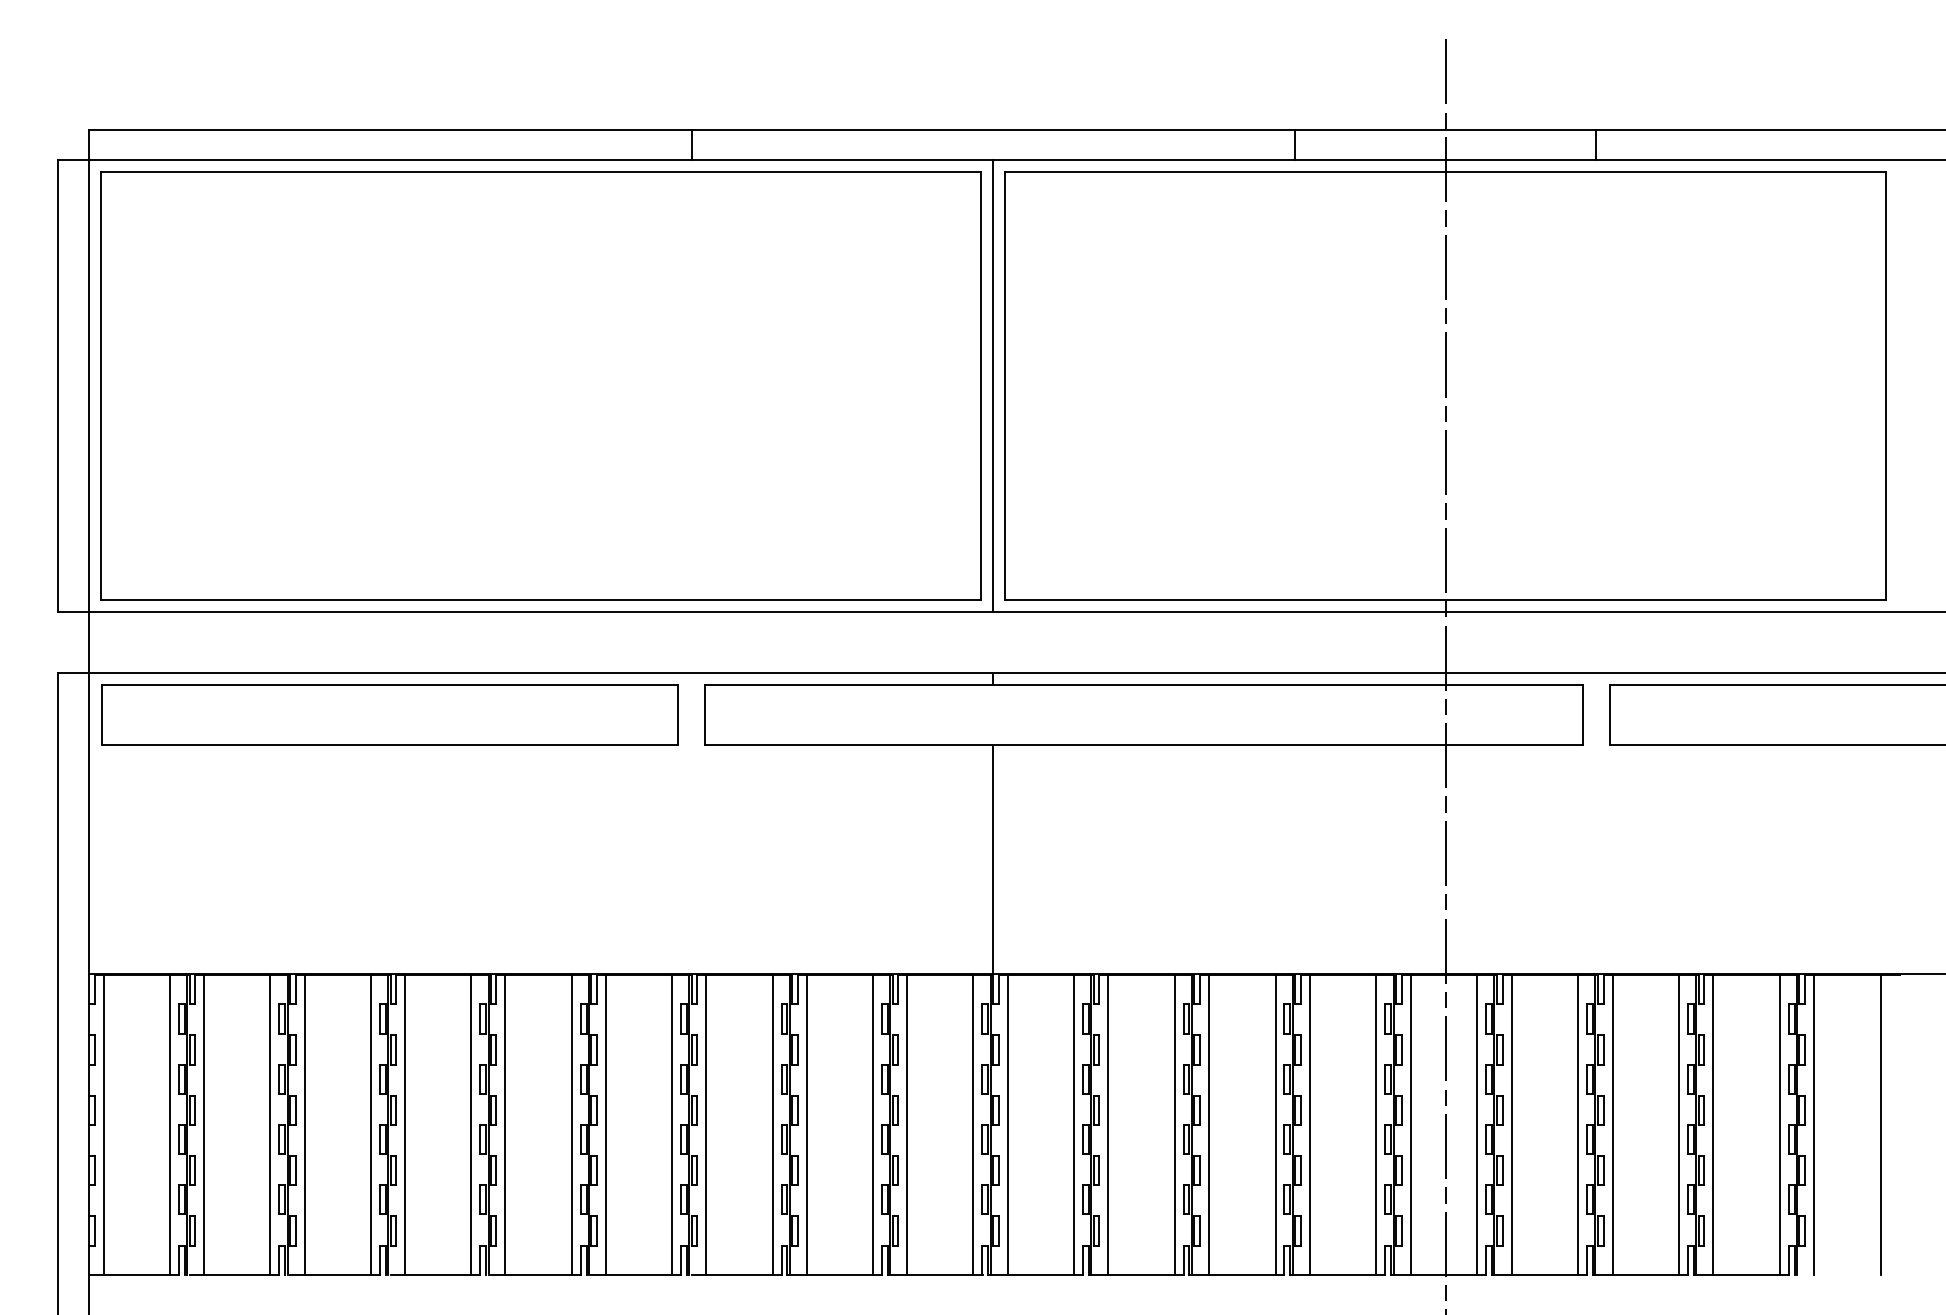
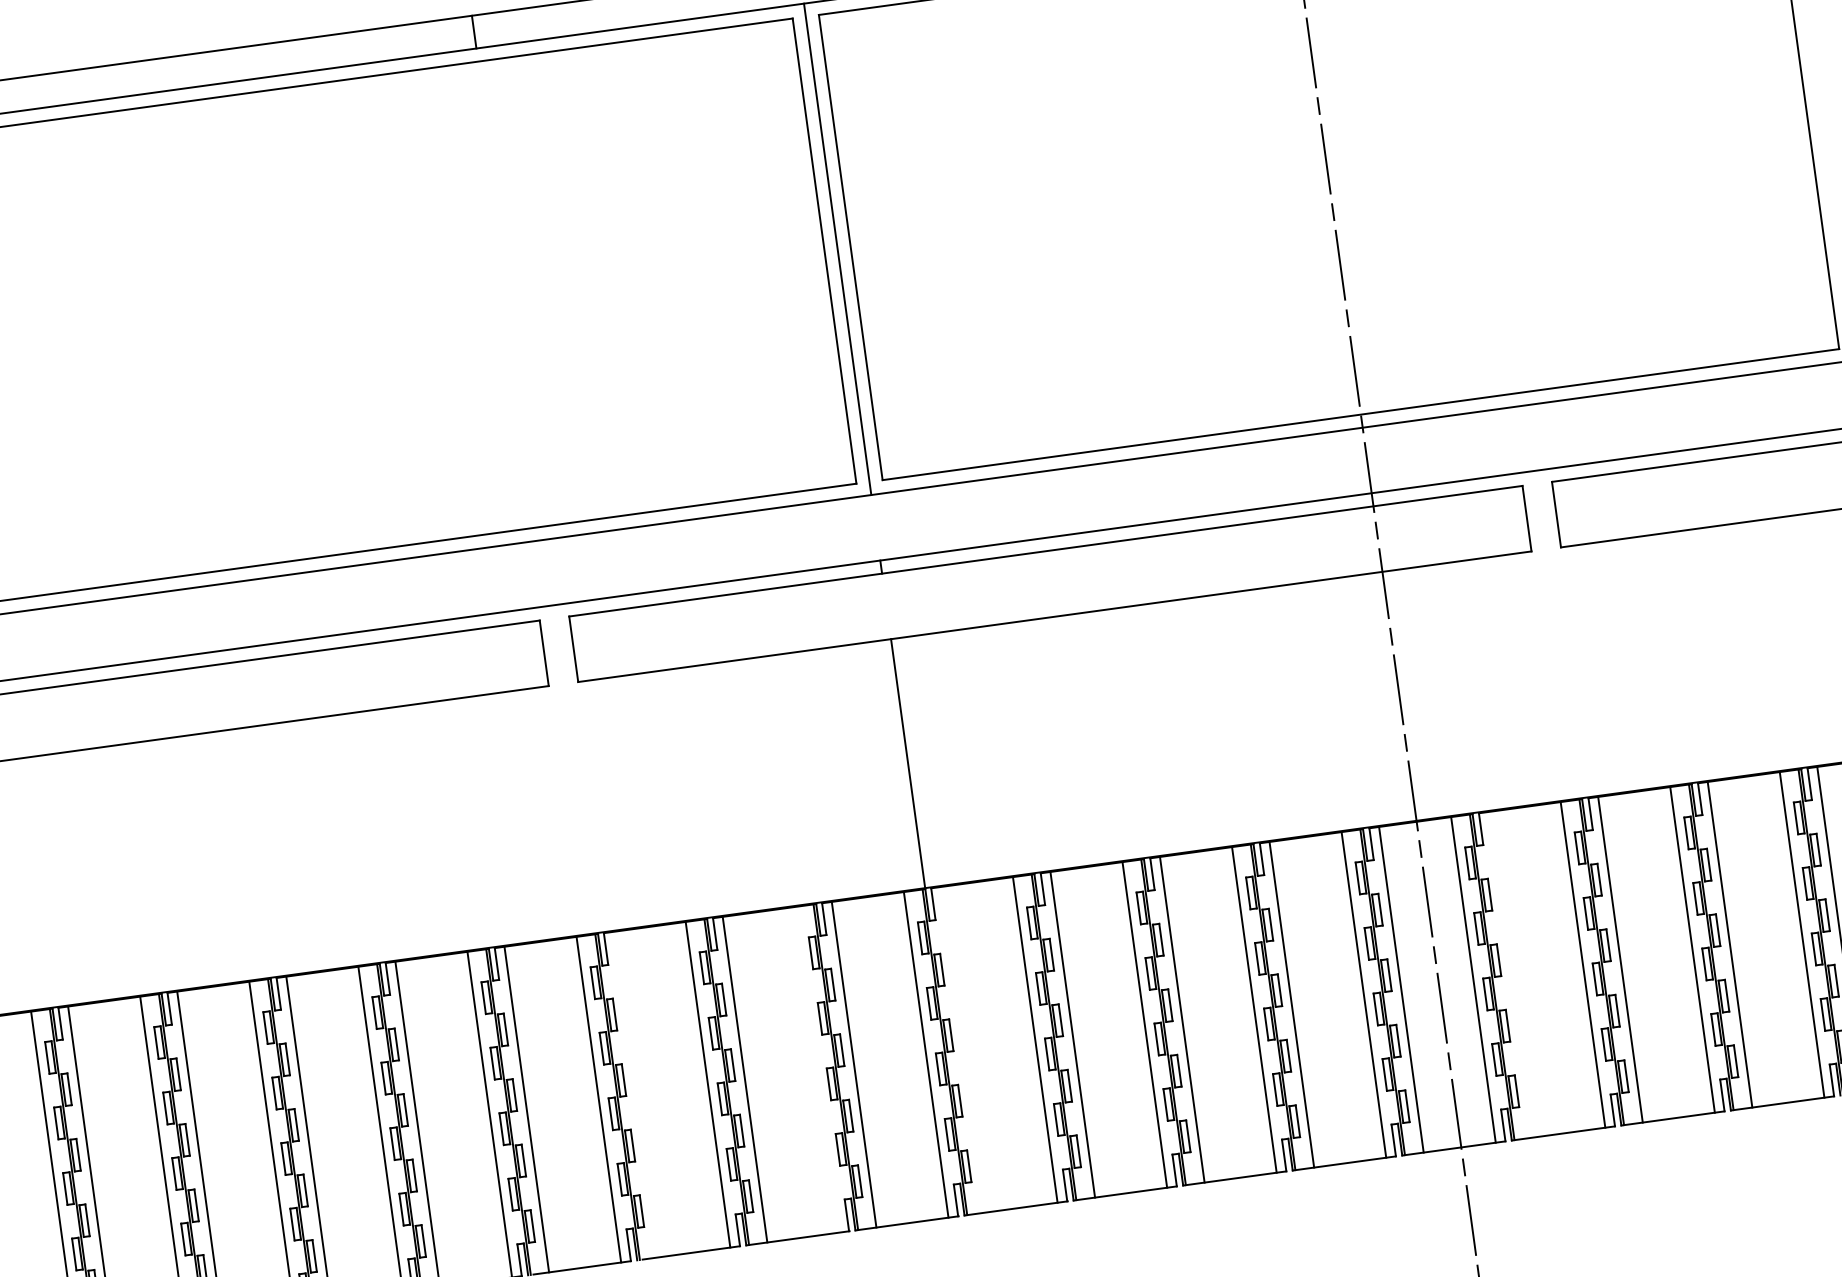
line: (706, 1124) -> (636, 1094), removed
line: (873, 1124) -> (817, 1069), removed
line: (1007, 1124) -> (963, 1049), removed
line: (1511, 1124) -> (1510, 974), removed

